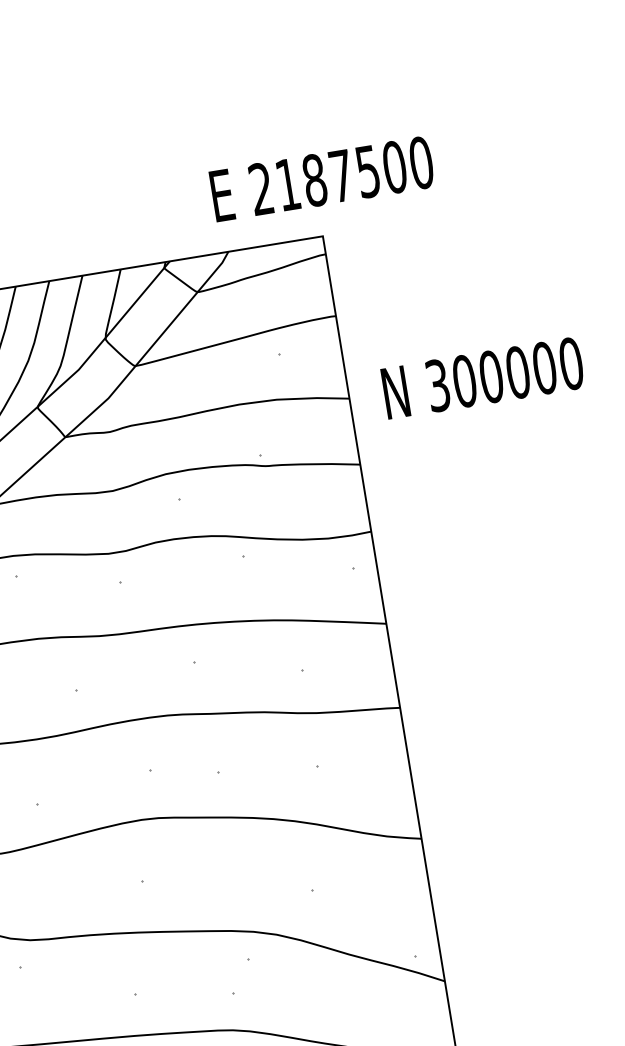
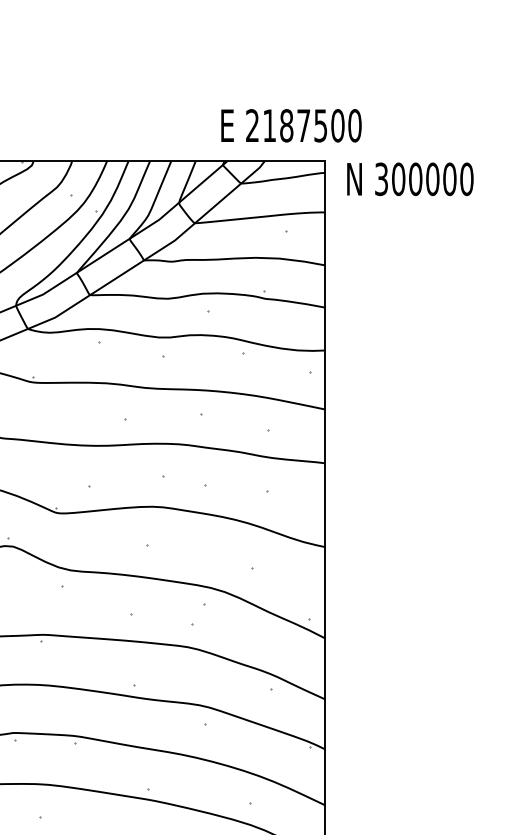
text: (322, 178) -> (291, 125), moved
text: (483, 378) -> (410, 179), moved

